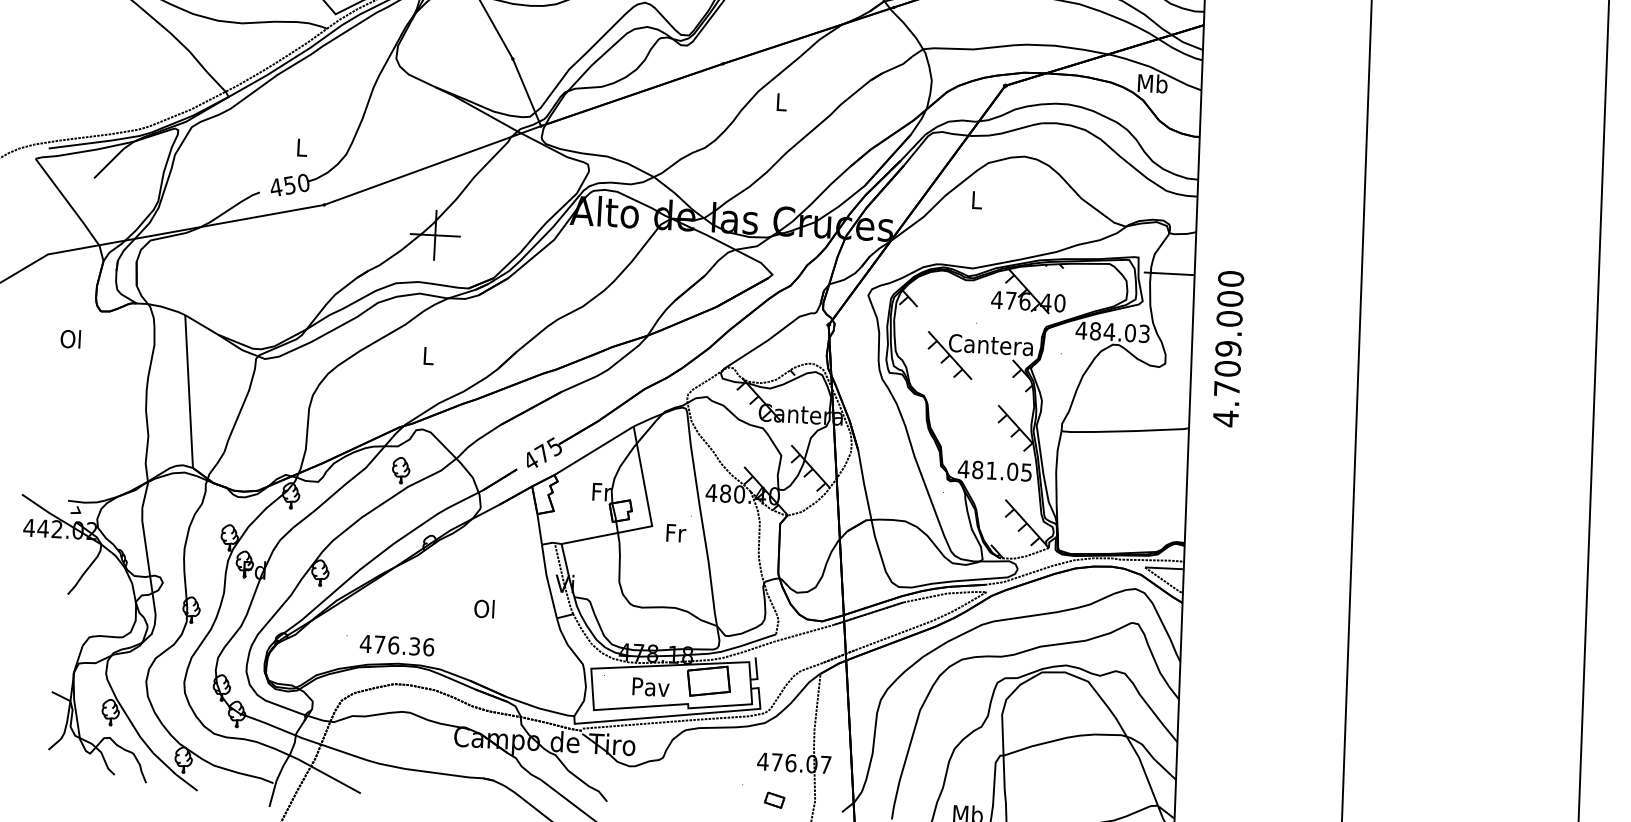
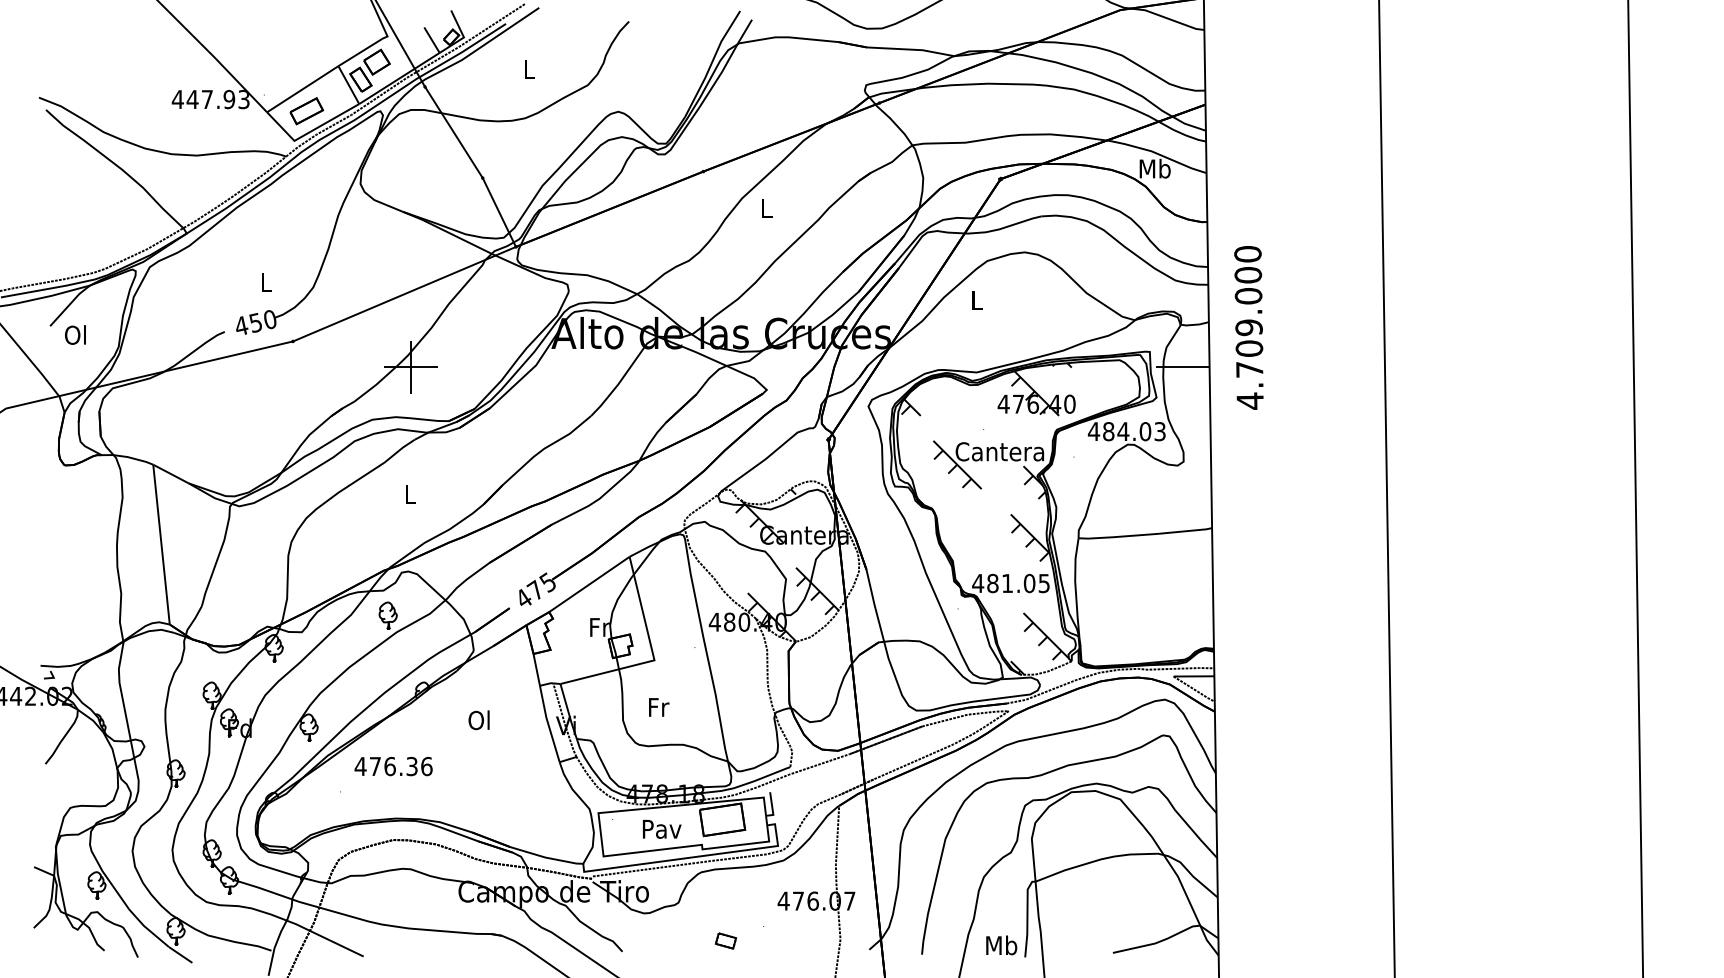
text: (70, 338) -> (75, 334), moved
text: (1227, 348) -> (1248, 327), moved
text: (676, 533) -> (659, 707), moved
text: (483, 609) -> (478, 720), moved
text: (397, 645) -> (393, 766), moved
part: (774, 799) -> (725, 940), moved

